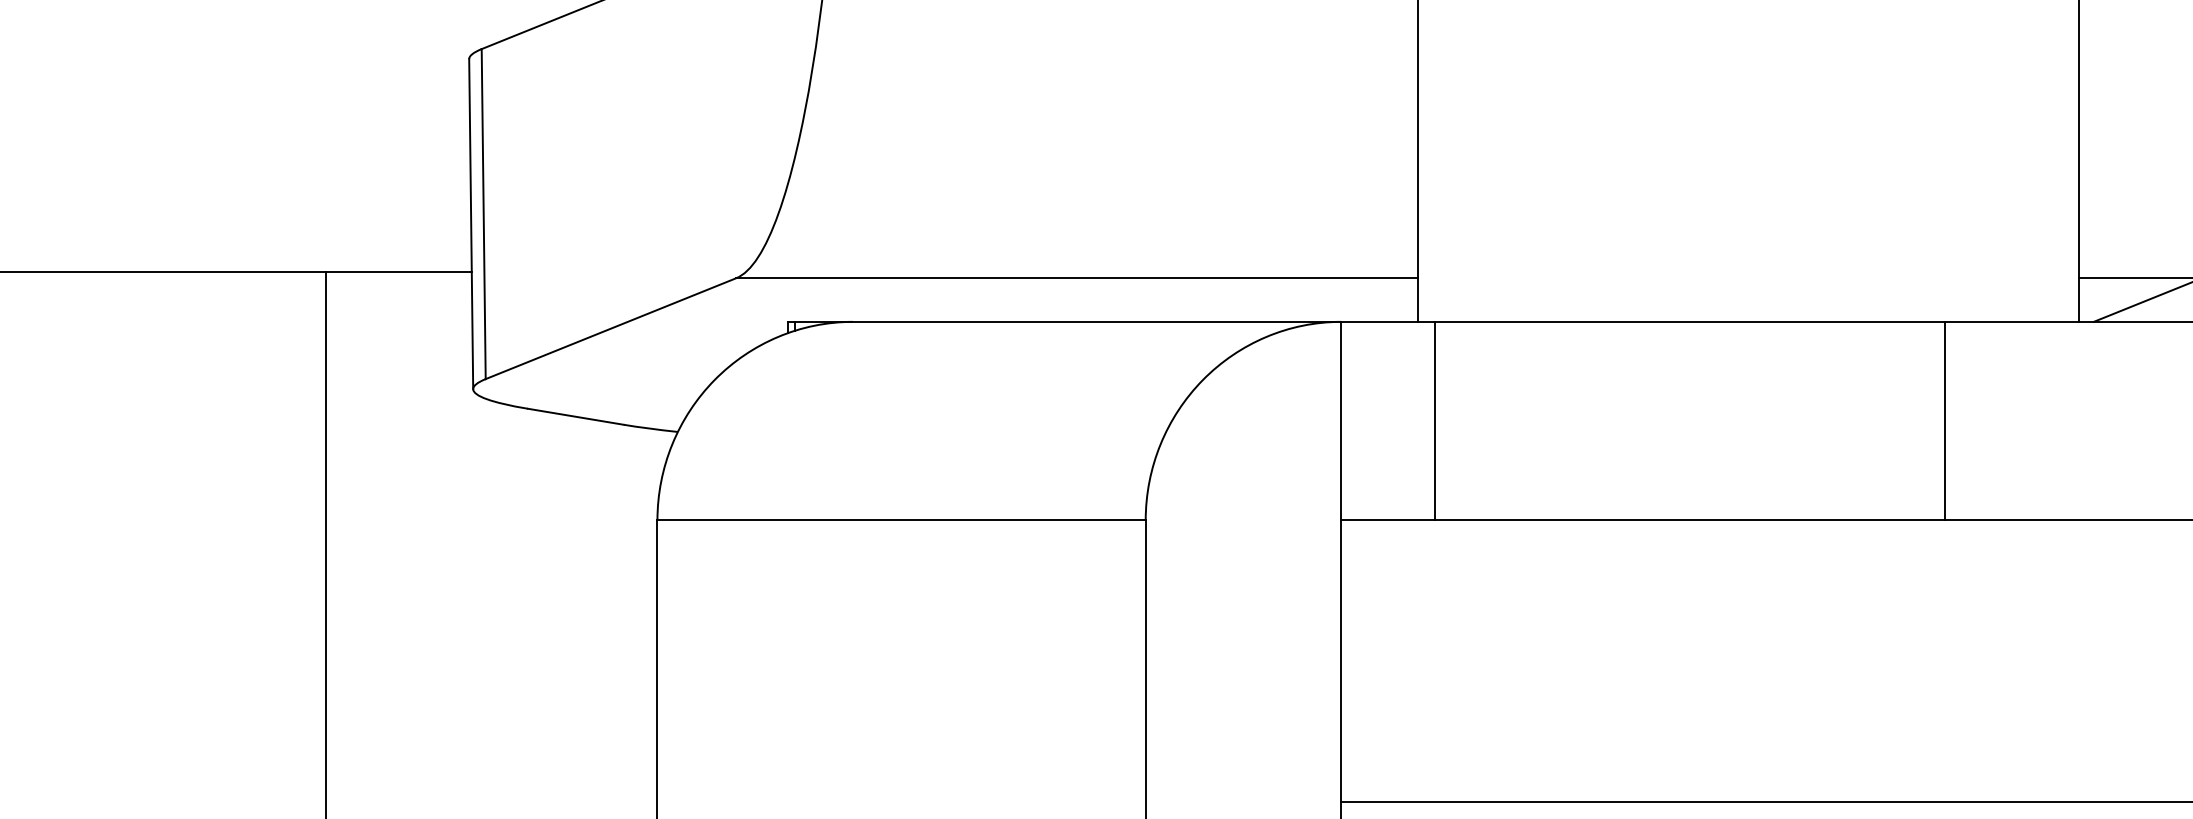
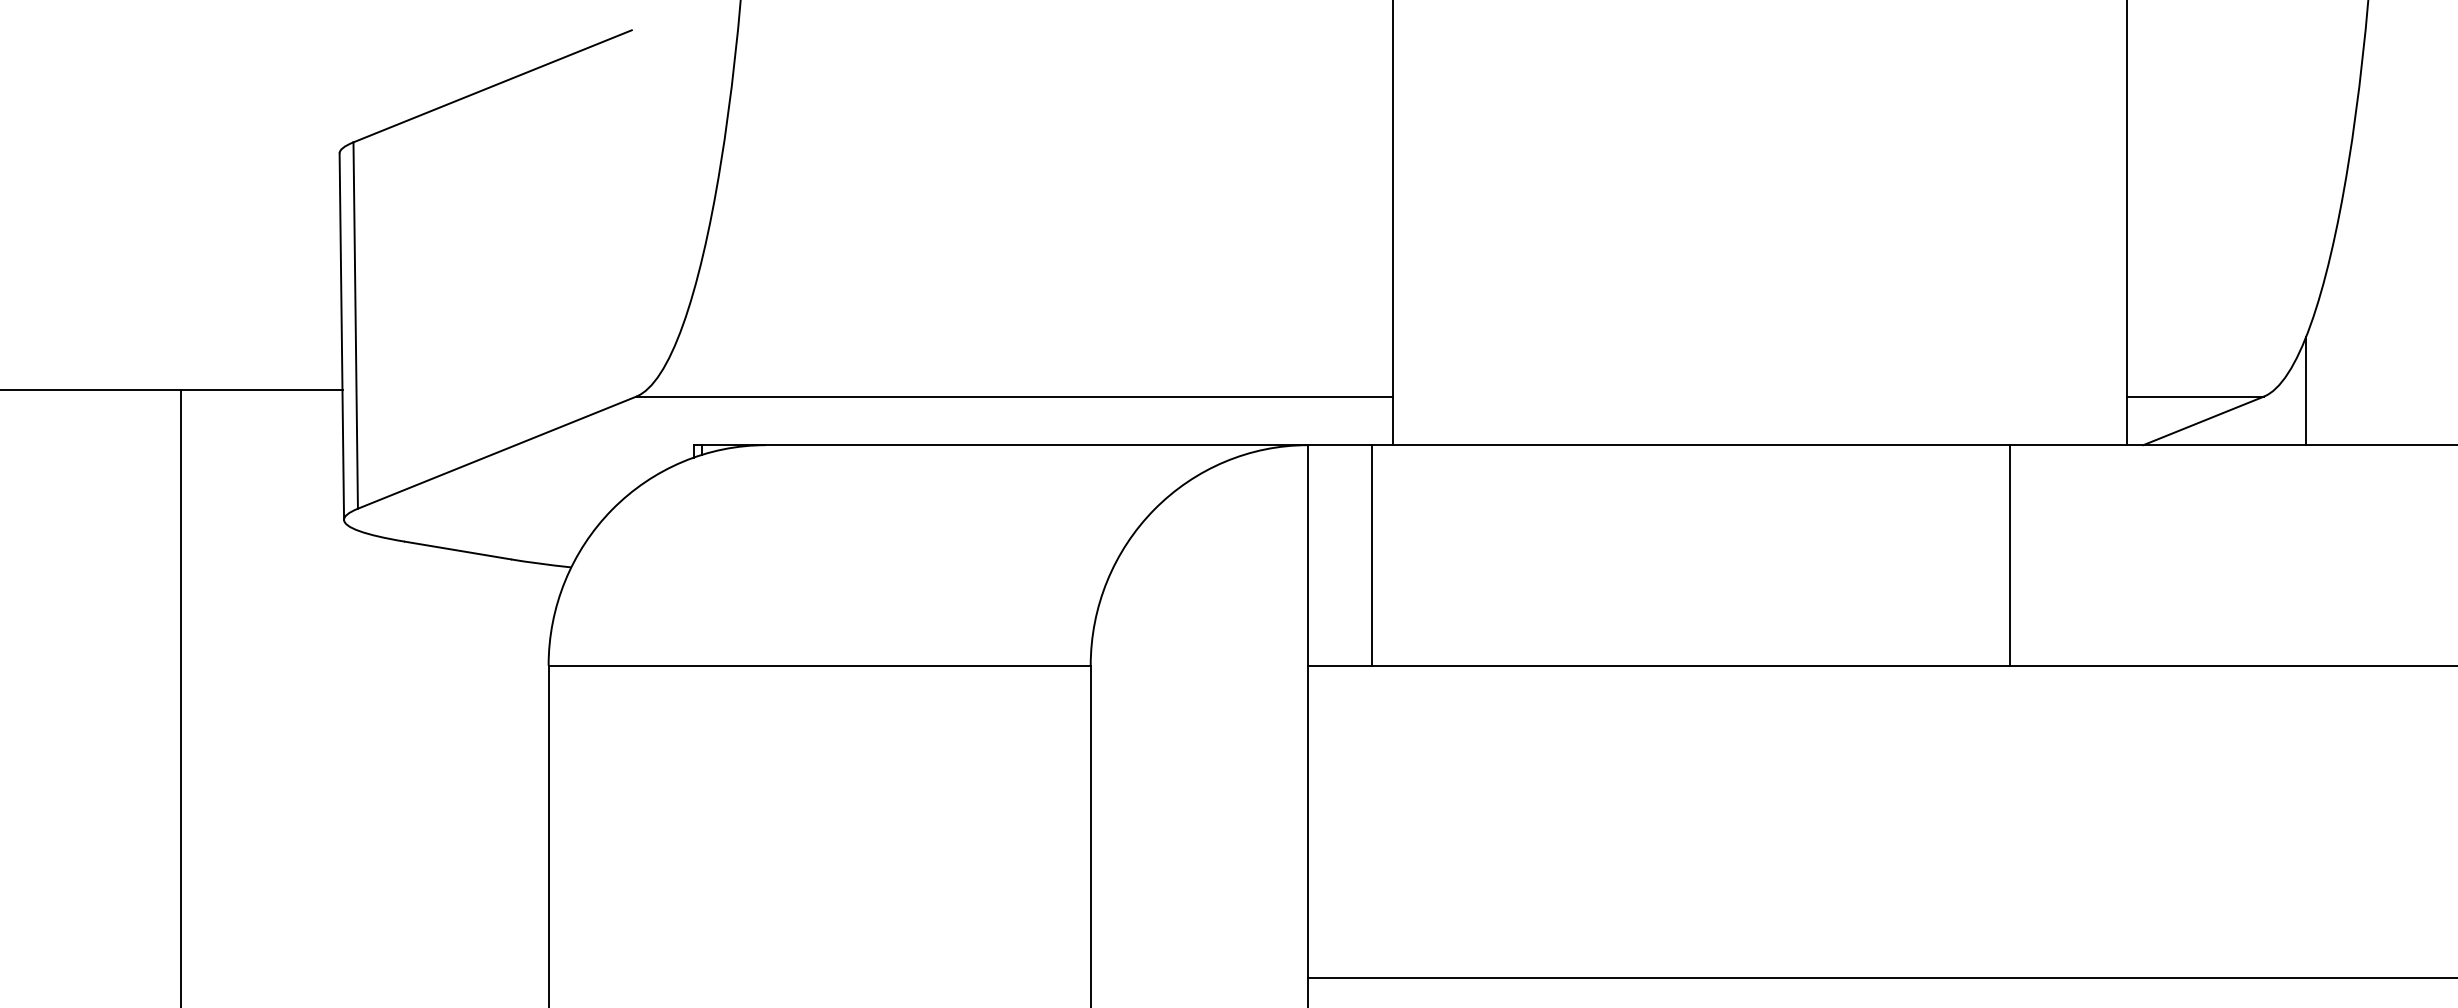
line: (1434, 421) -> (1371, 555), moved
line: (1944, 421) -> (2009, 555), moved

